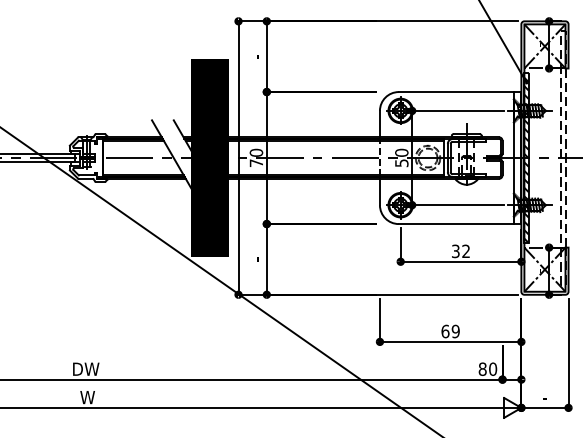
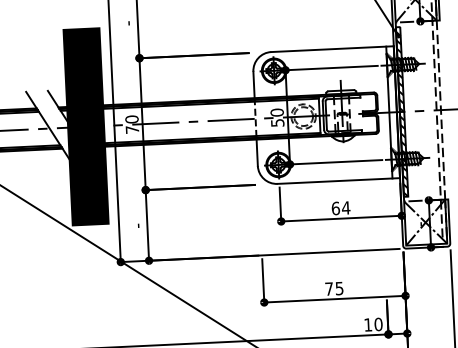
text: (460, 251) -> (340, 208), 32 -> 64
text: (450, 331) -> (334, 288), 69 -> 75
text: (482, 368) -> (367, 324), 80 -> 10

